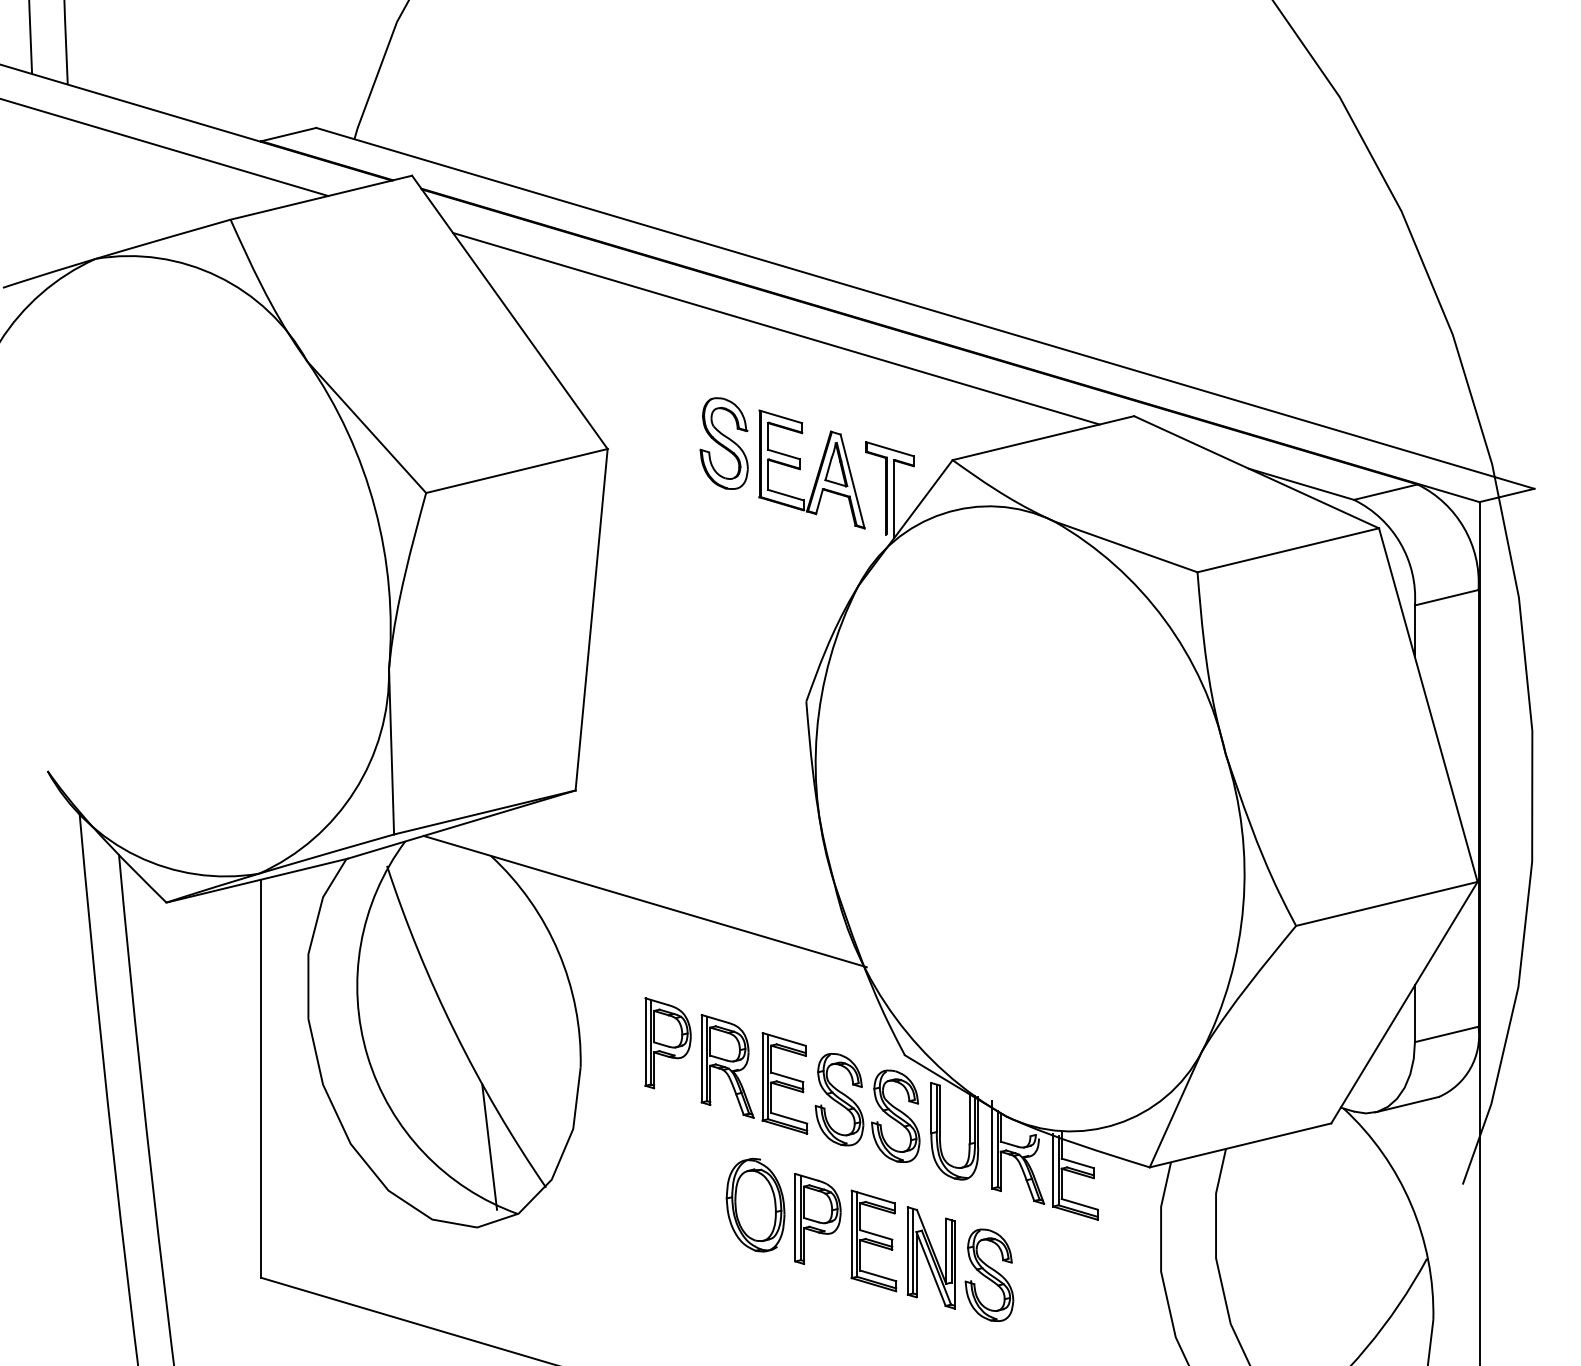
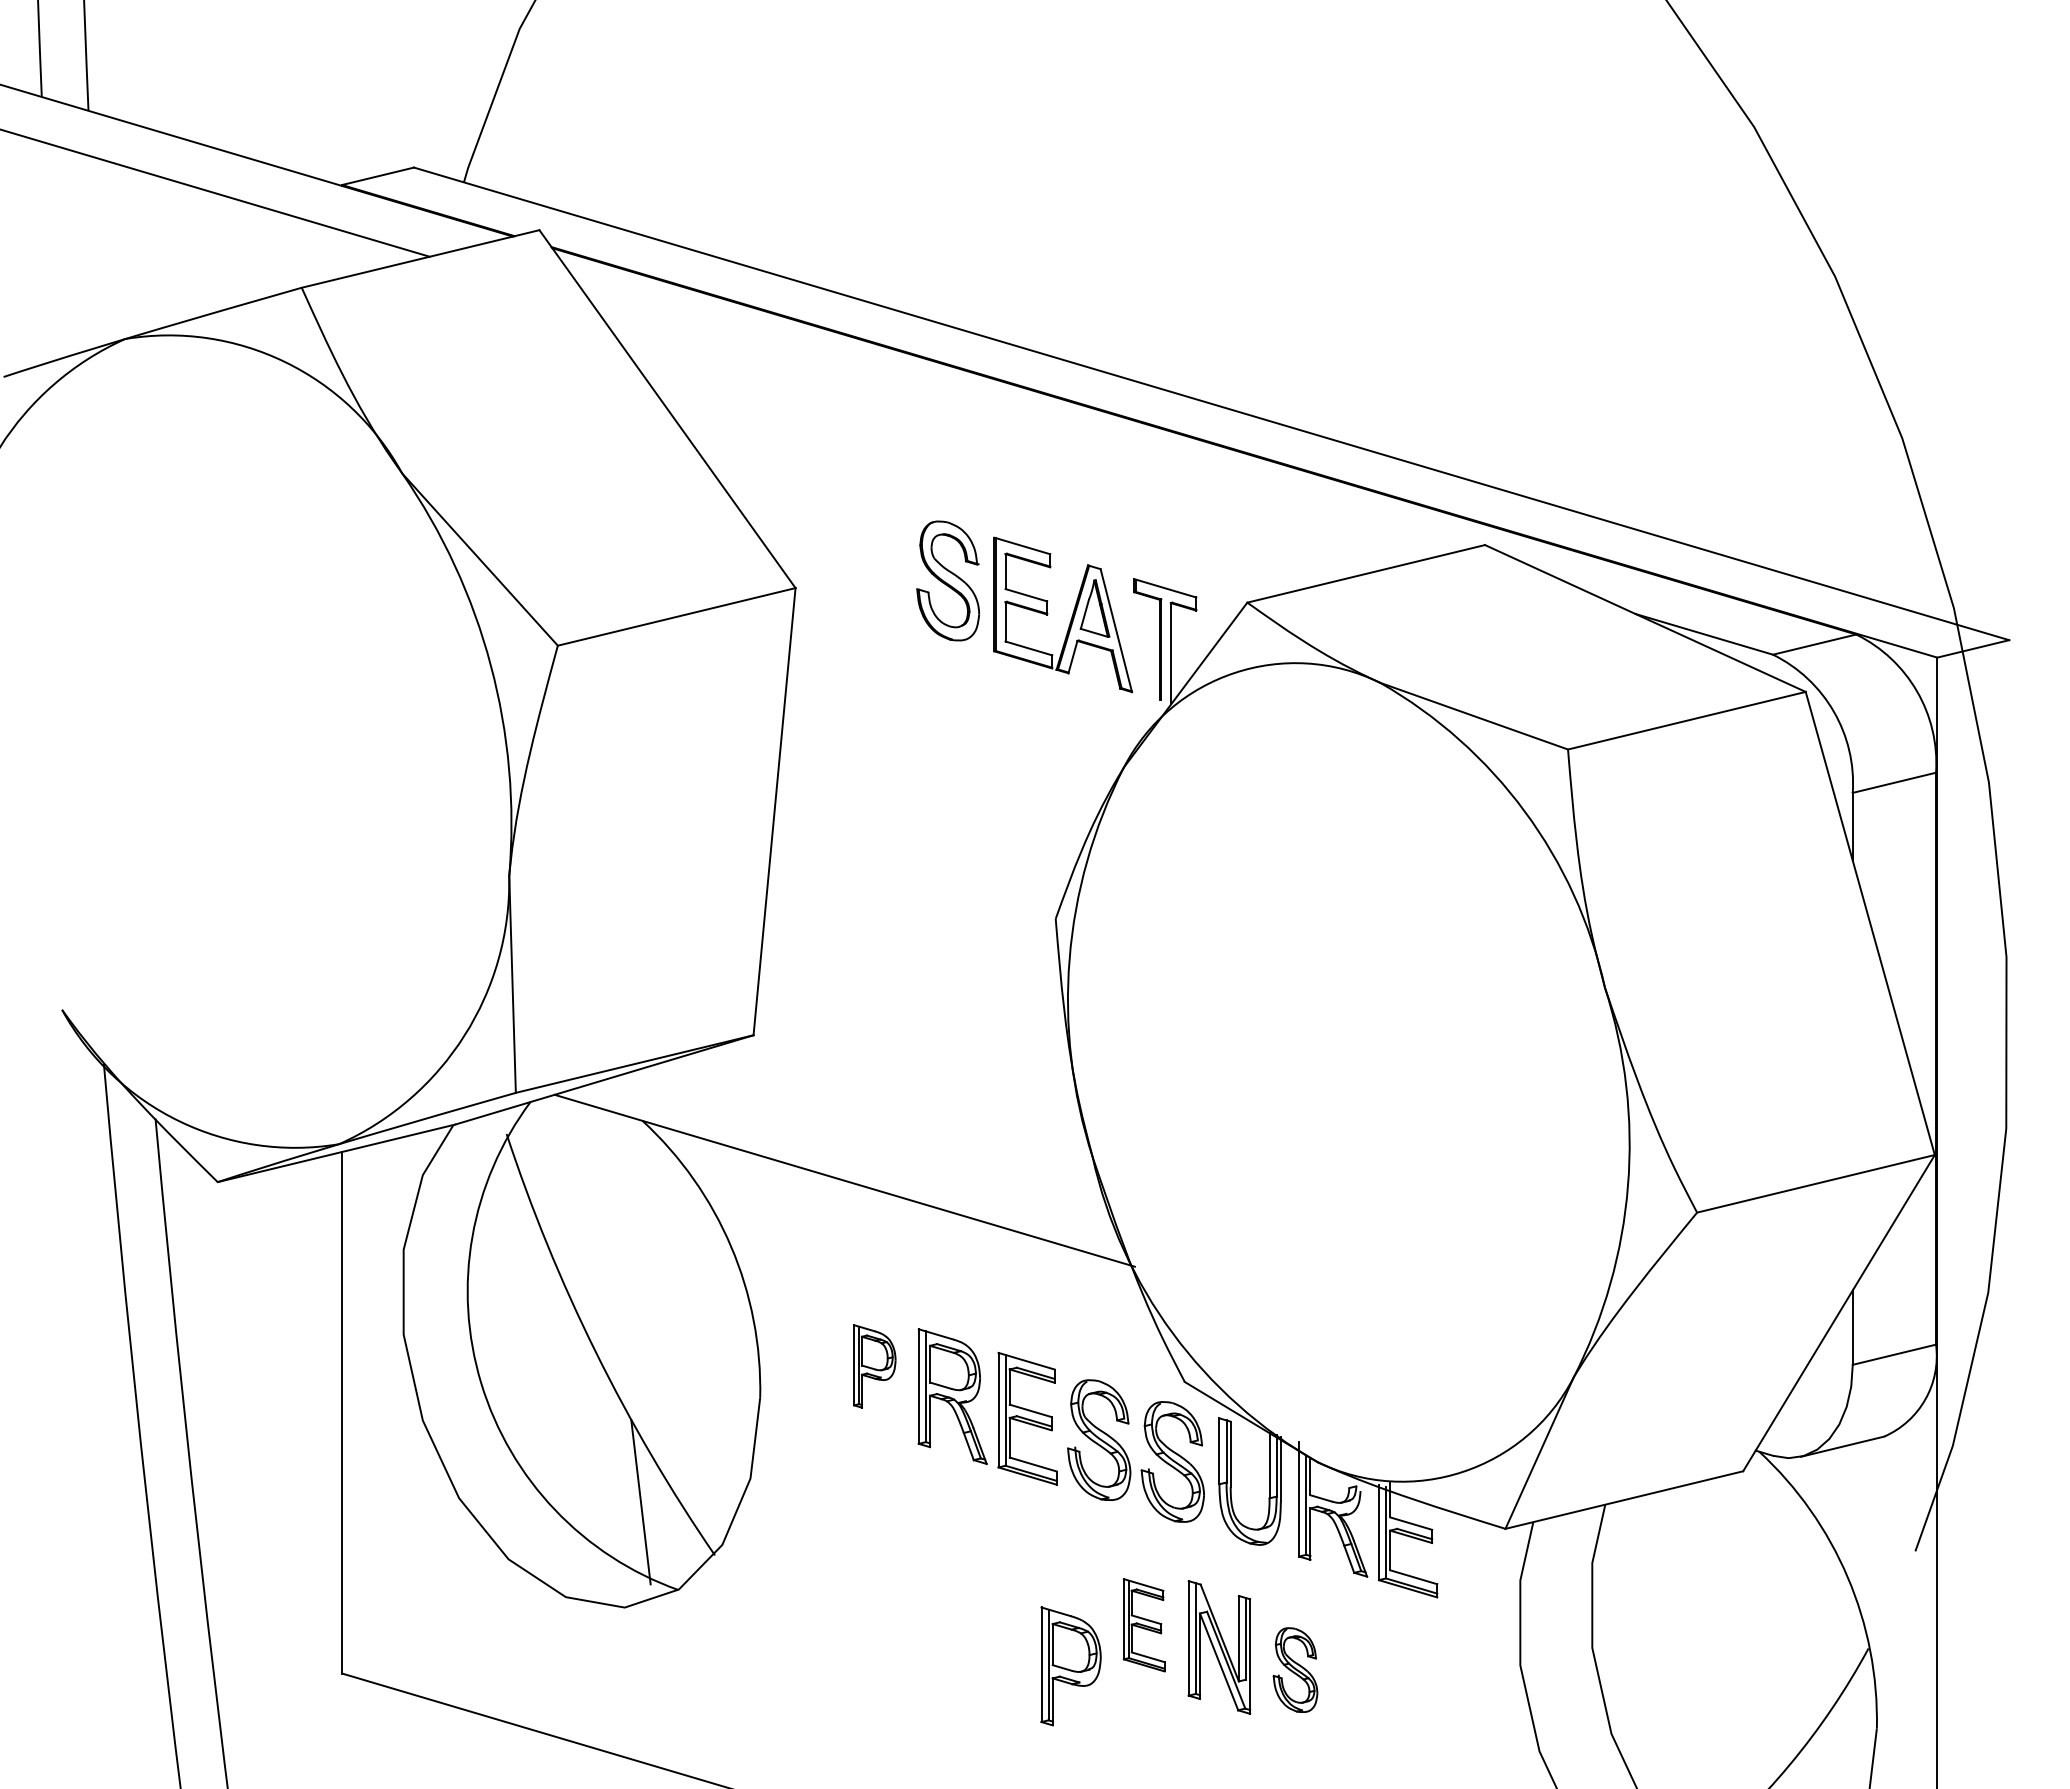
line: (776, 328) -> (1016, 430), removed
part: (667, 1043) -> (874, 1366), size x0.7
part: (755, 1204) -> (989, 1577), removed
part: (817, 1219) -> (1070, 1666), moved
part: (874, 1241) -> (1144, 1625), size x0.7
part: (989, 1274) -> (1295, 1669), size x0.7

